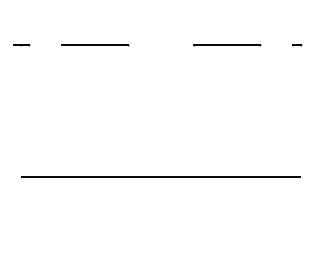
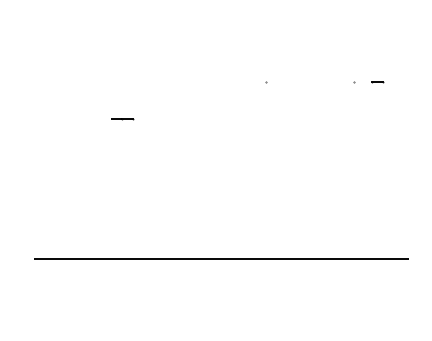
line: (21, 45) -> (122, 119), moved
line: (95, 45) -> (133, 82), removed
line: (226, 45) -> (309, 82), removed
line: (296, 45) -> (377, 82), moved

